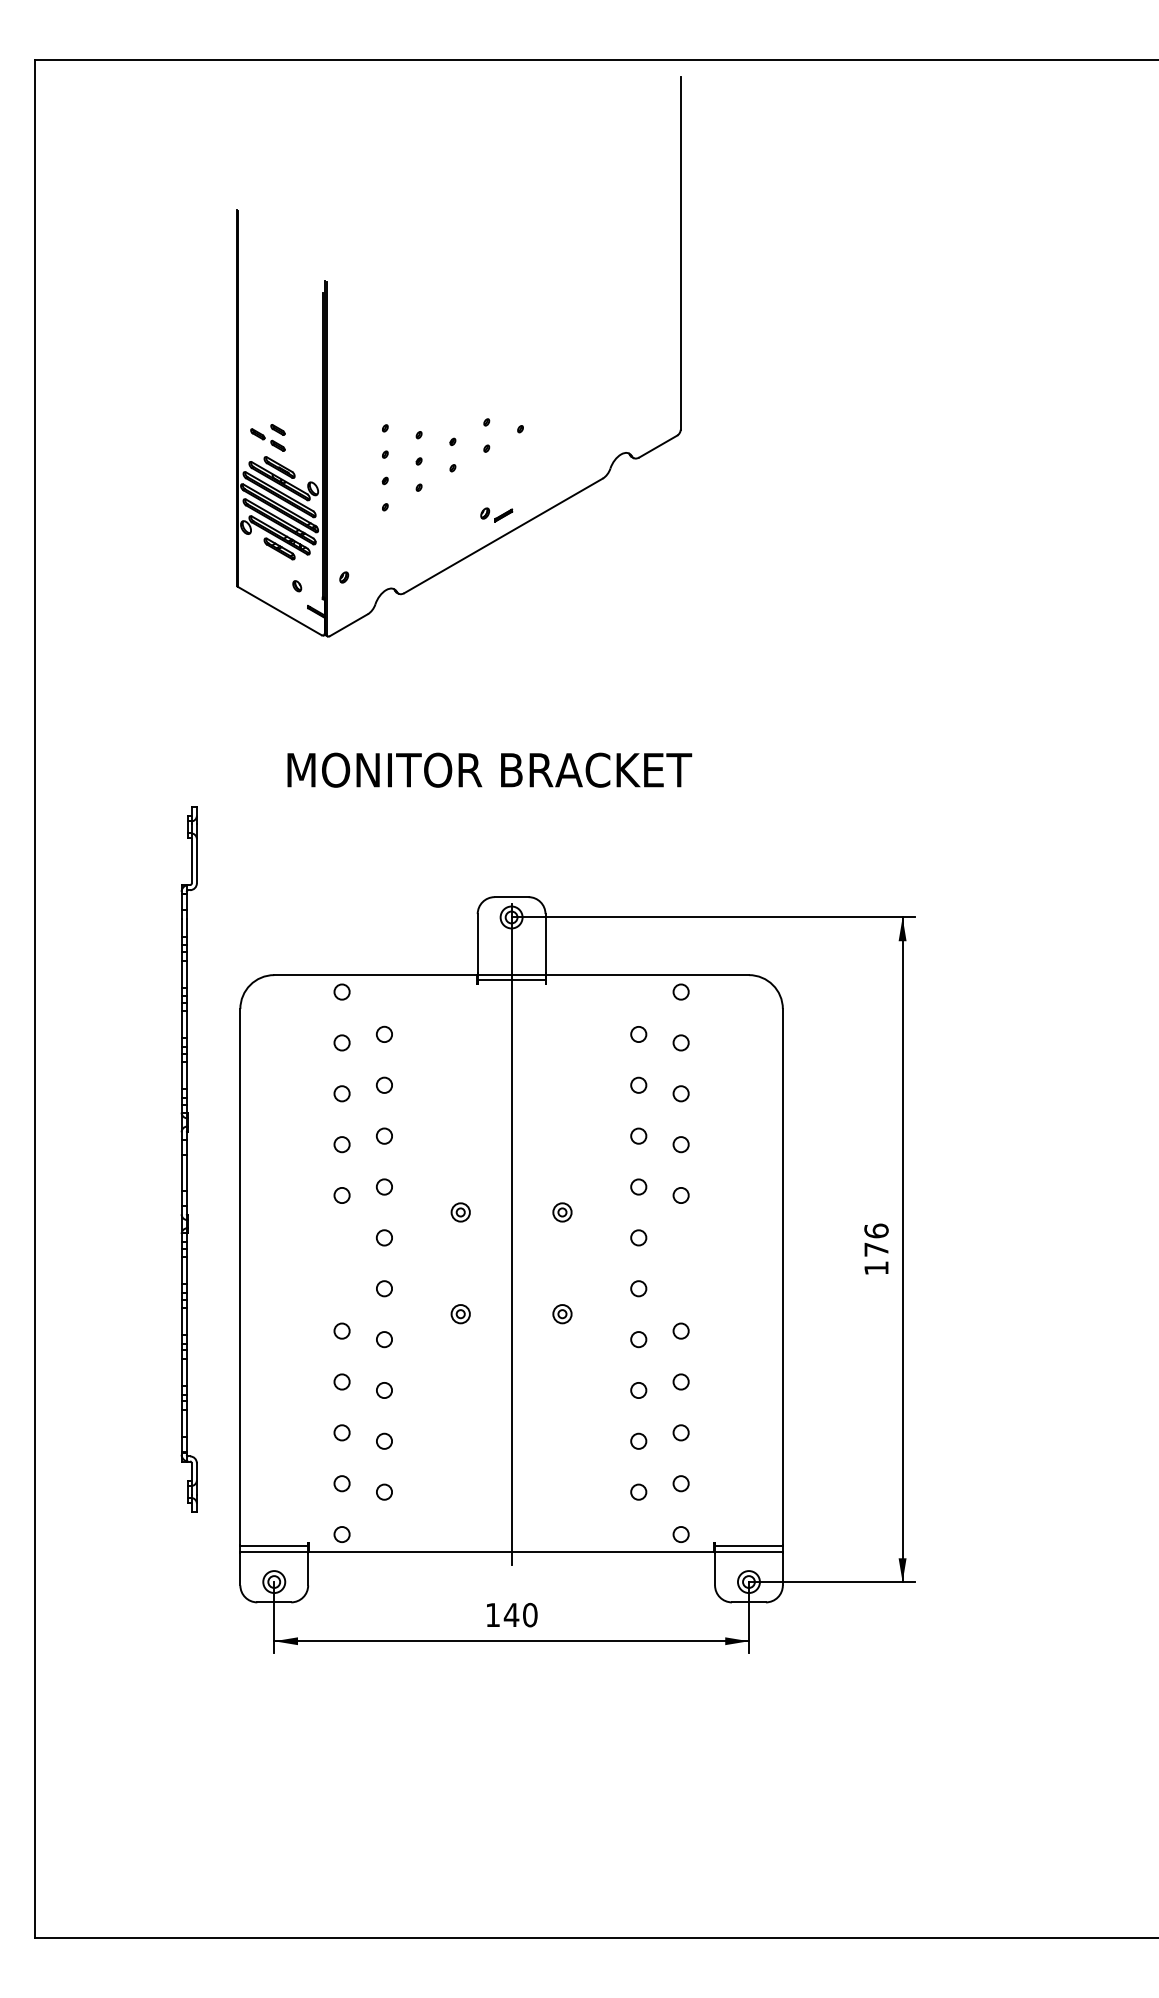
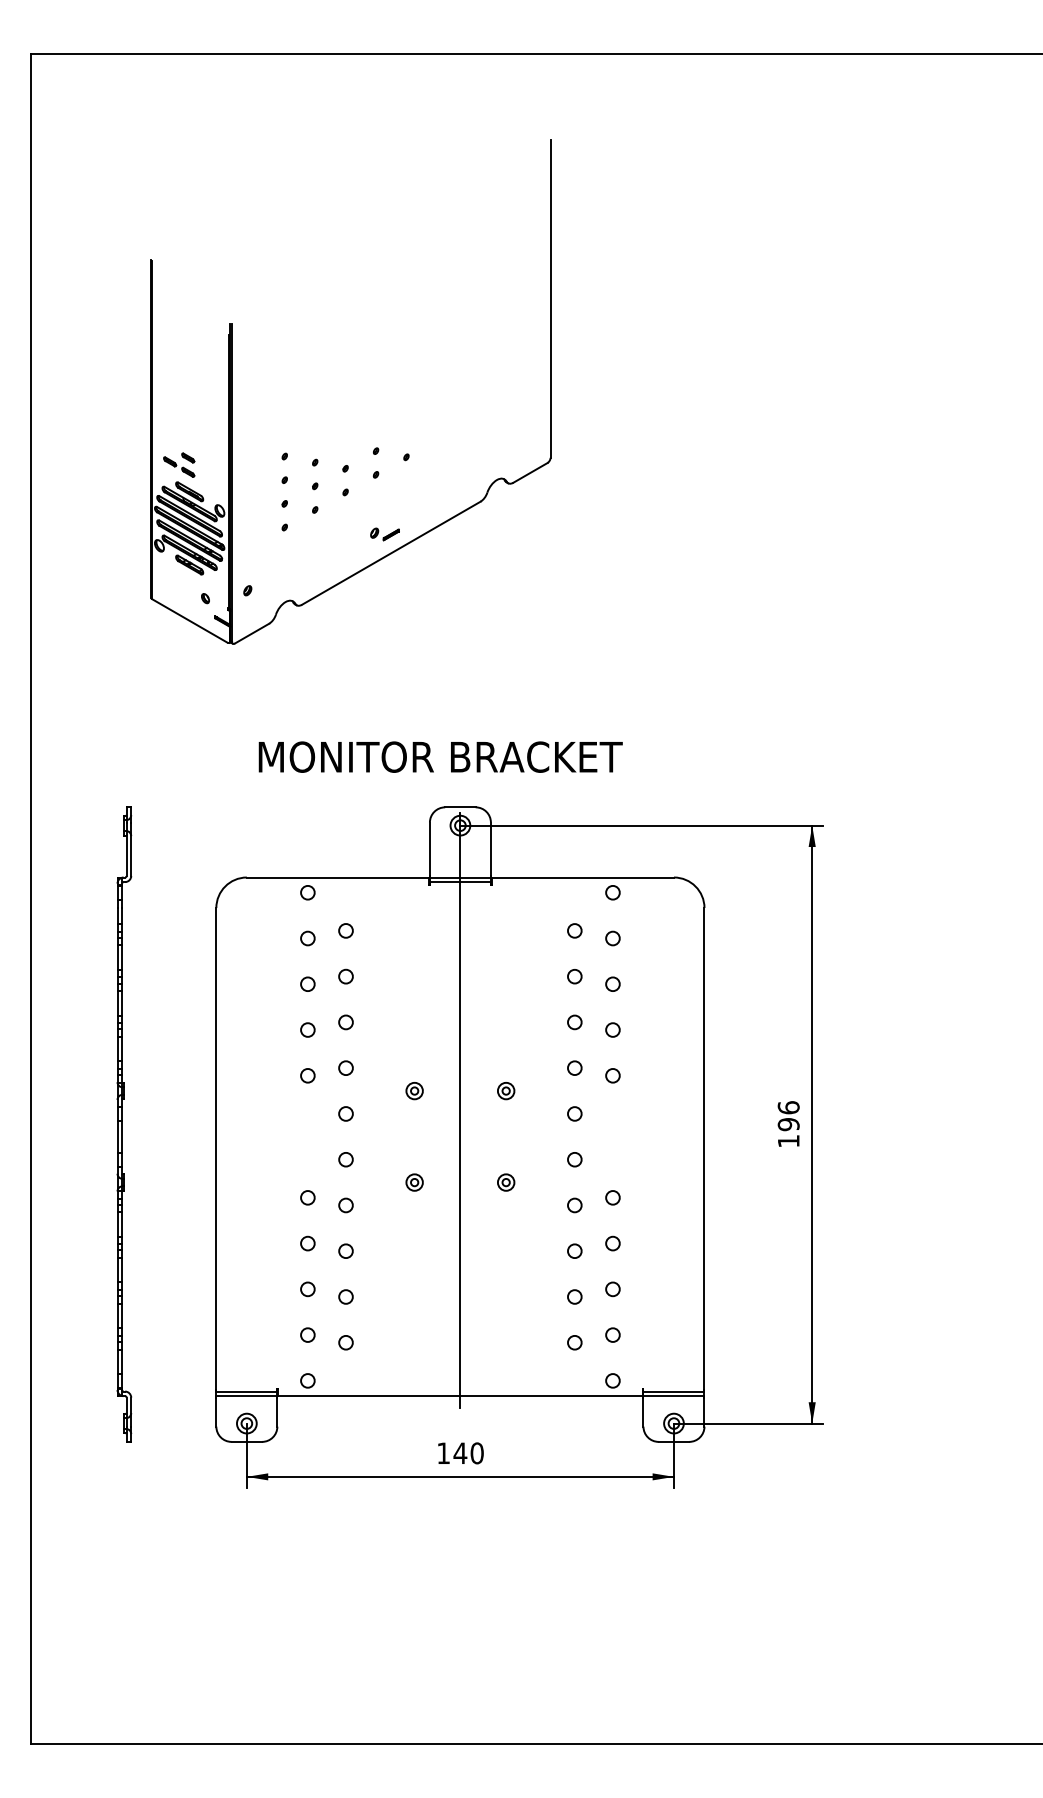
part: (486, 418) -> (375, 447), moved
text: (489, 769) -> (440, 756), moved
part: (189, 1159) -> (124, 1124), moved
text: (876, 1249) -> (788, 1124), 176 -> 196

